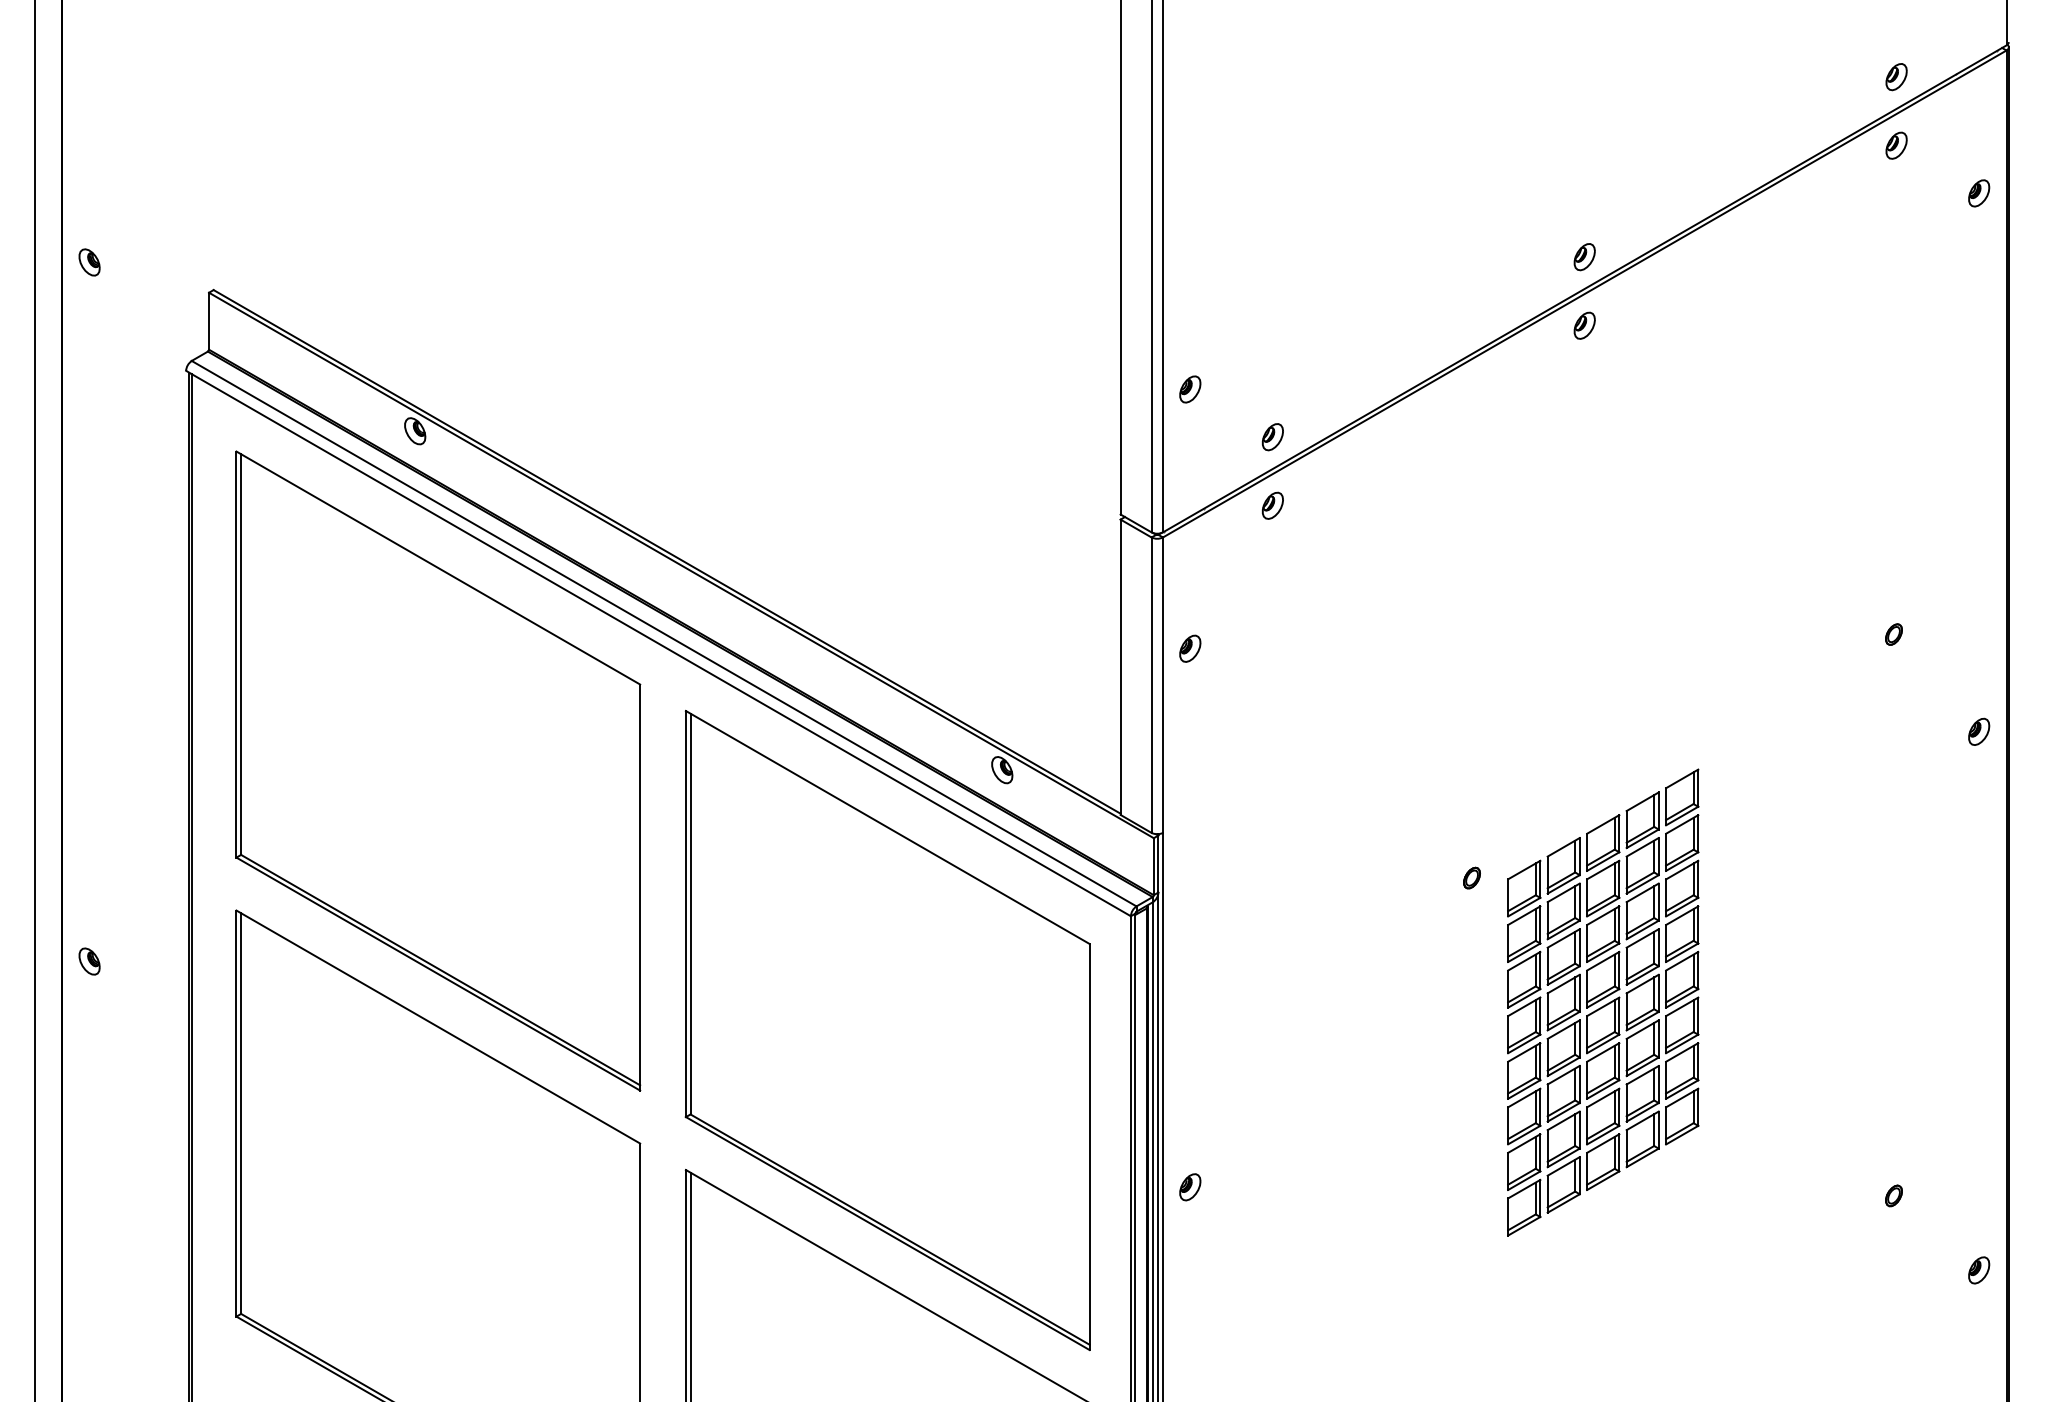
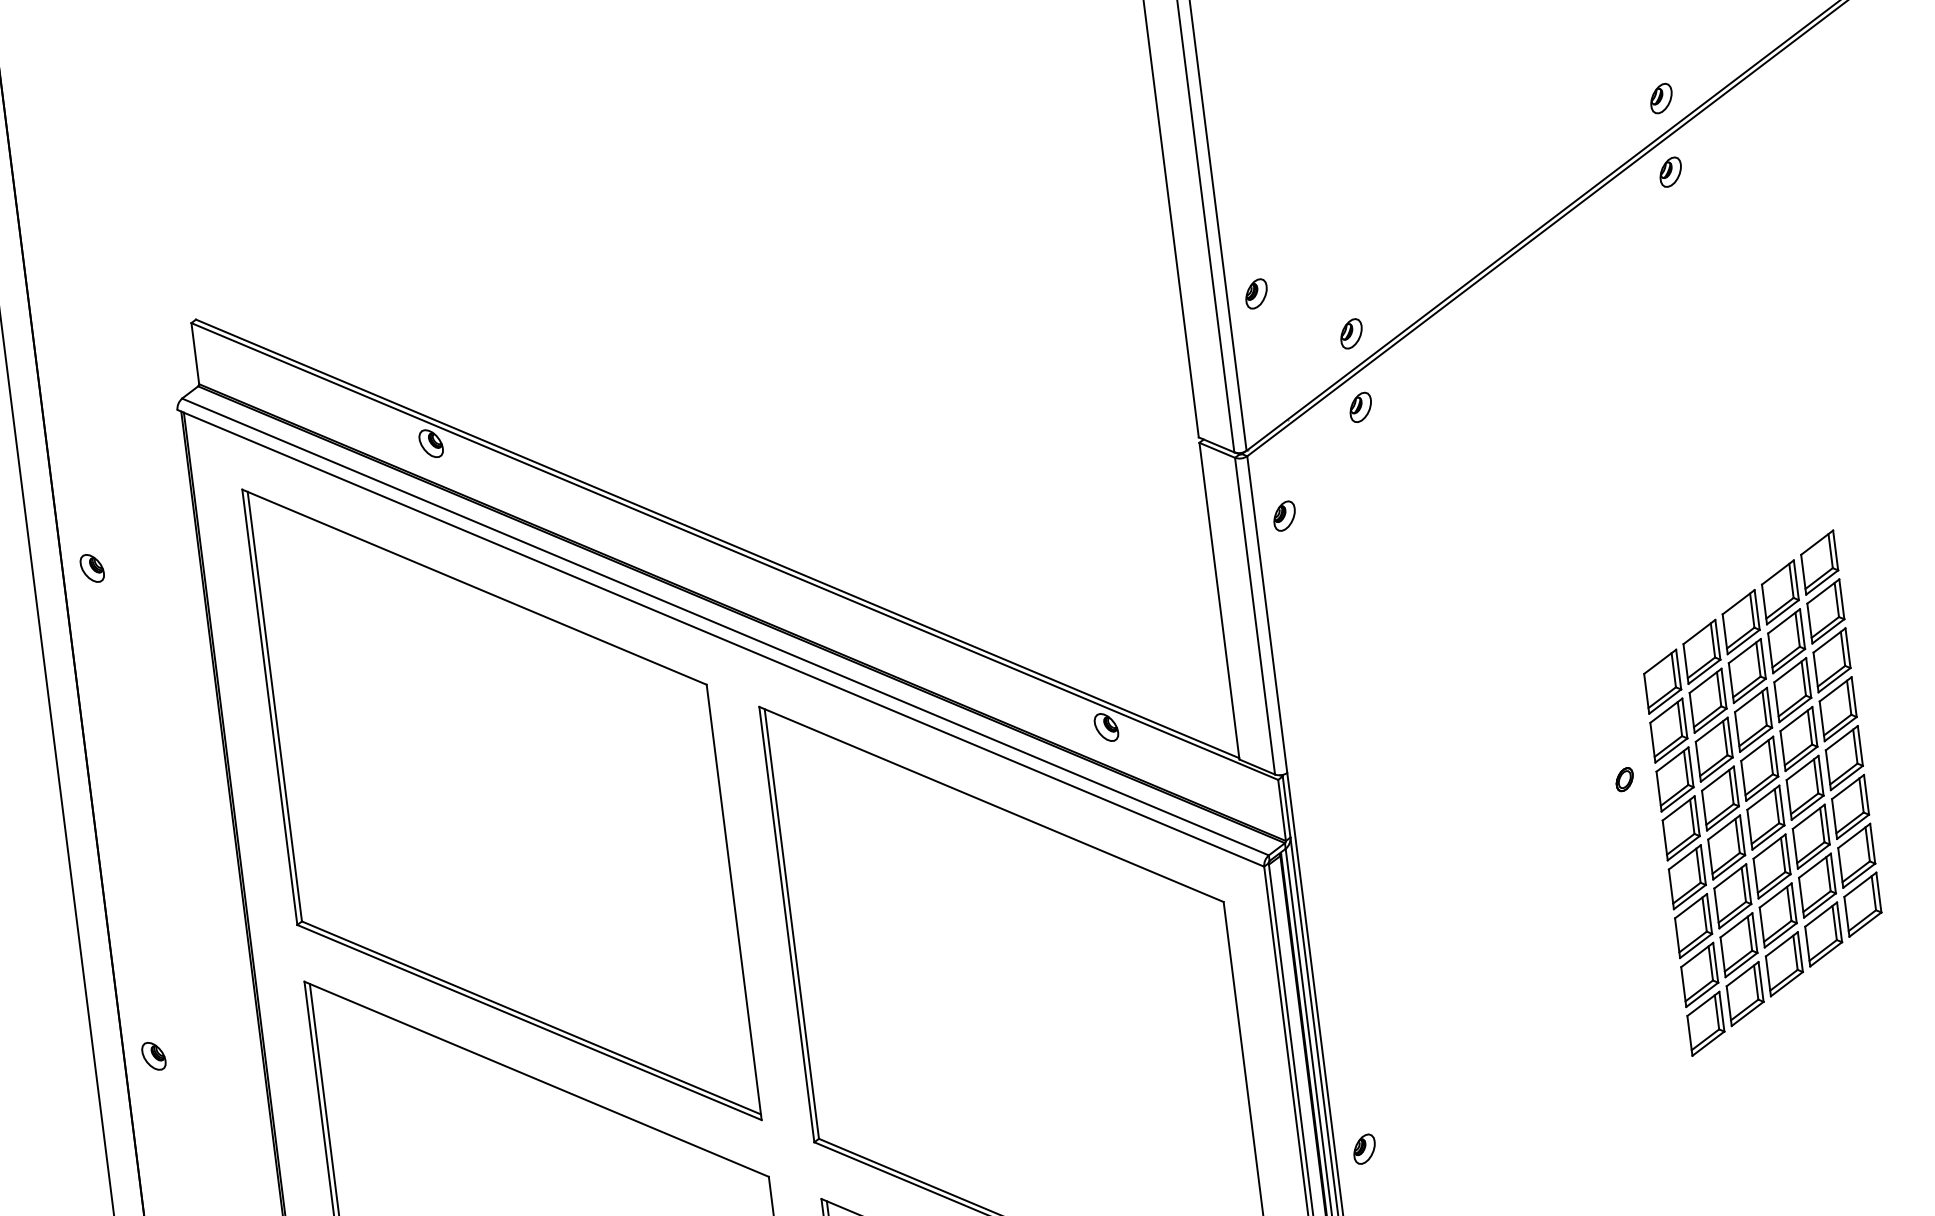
part: (89, 262) -> (92, 568), moved
part: (1190, 648) -> (1284, 515), moved
part: (1603, 1002) -> (1763, 793), moved

